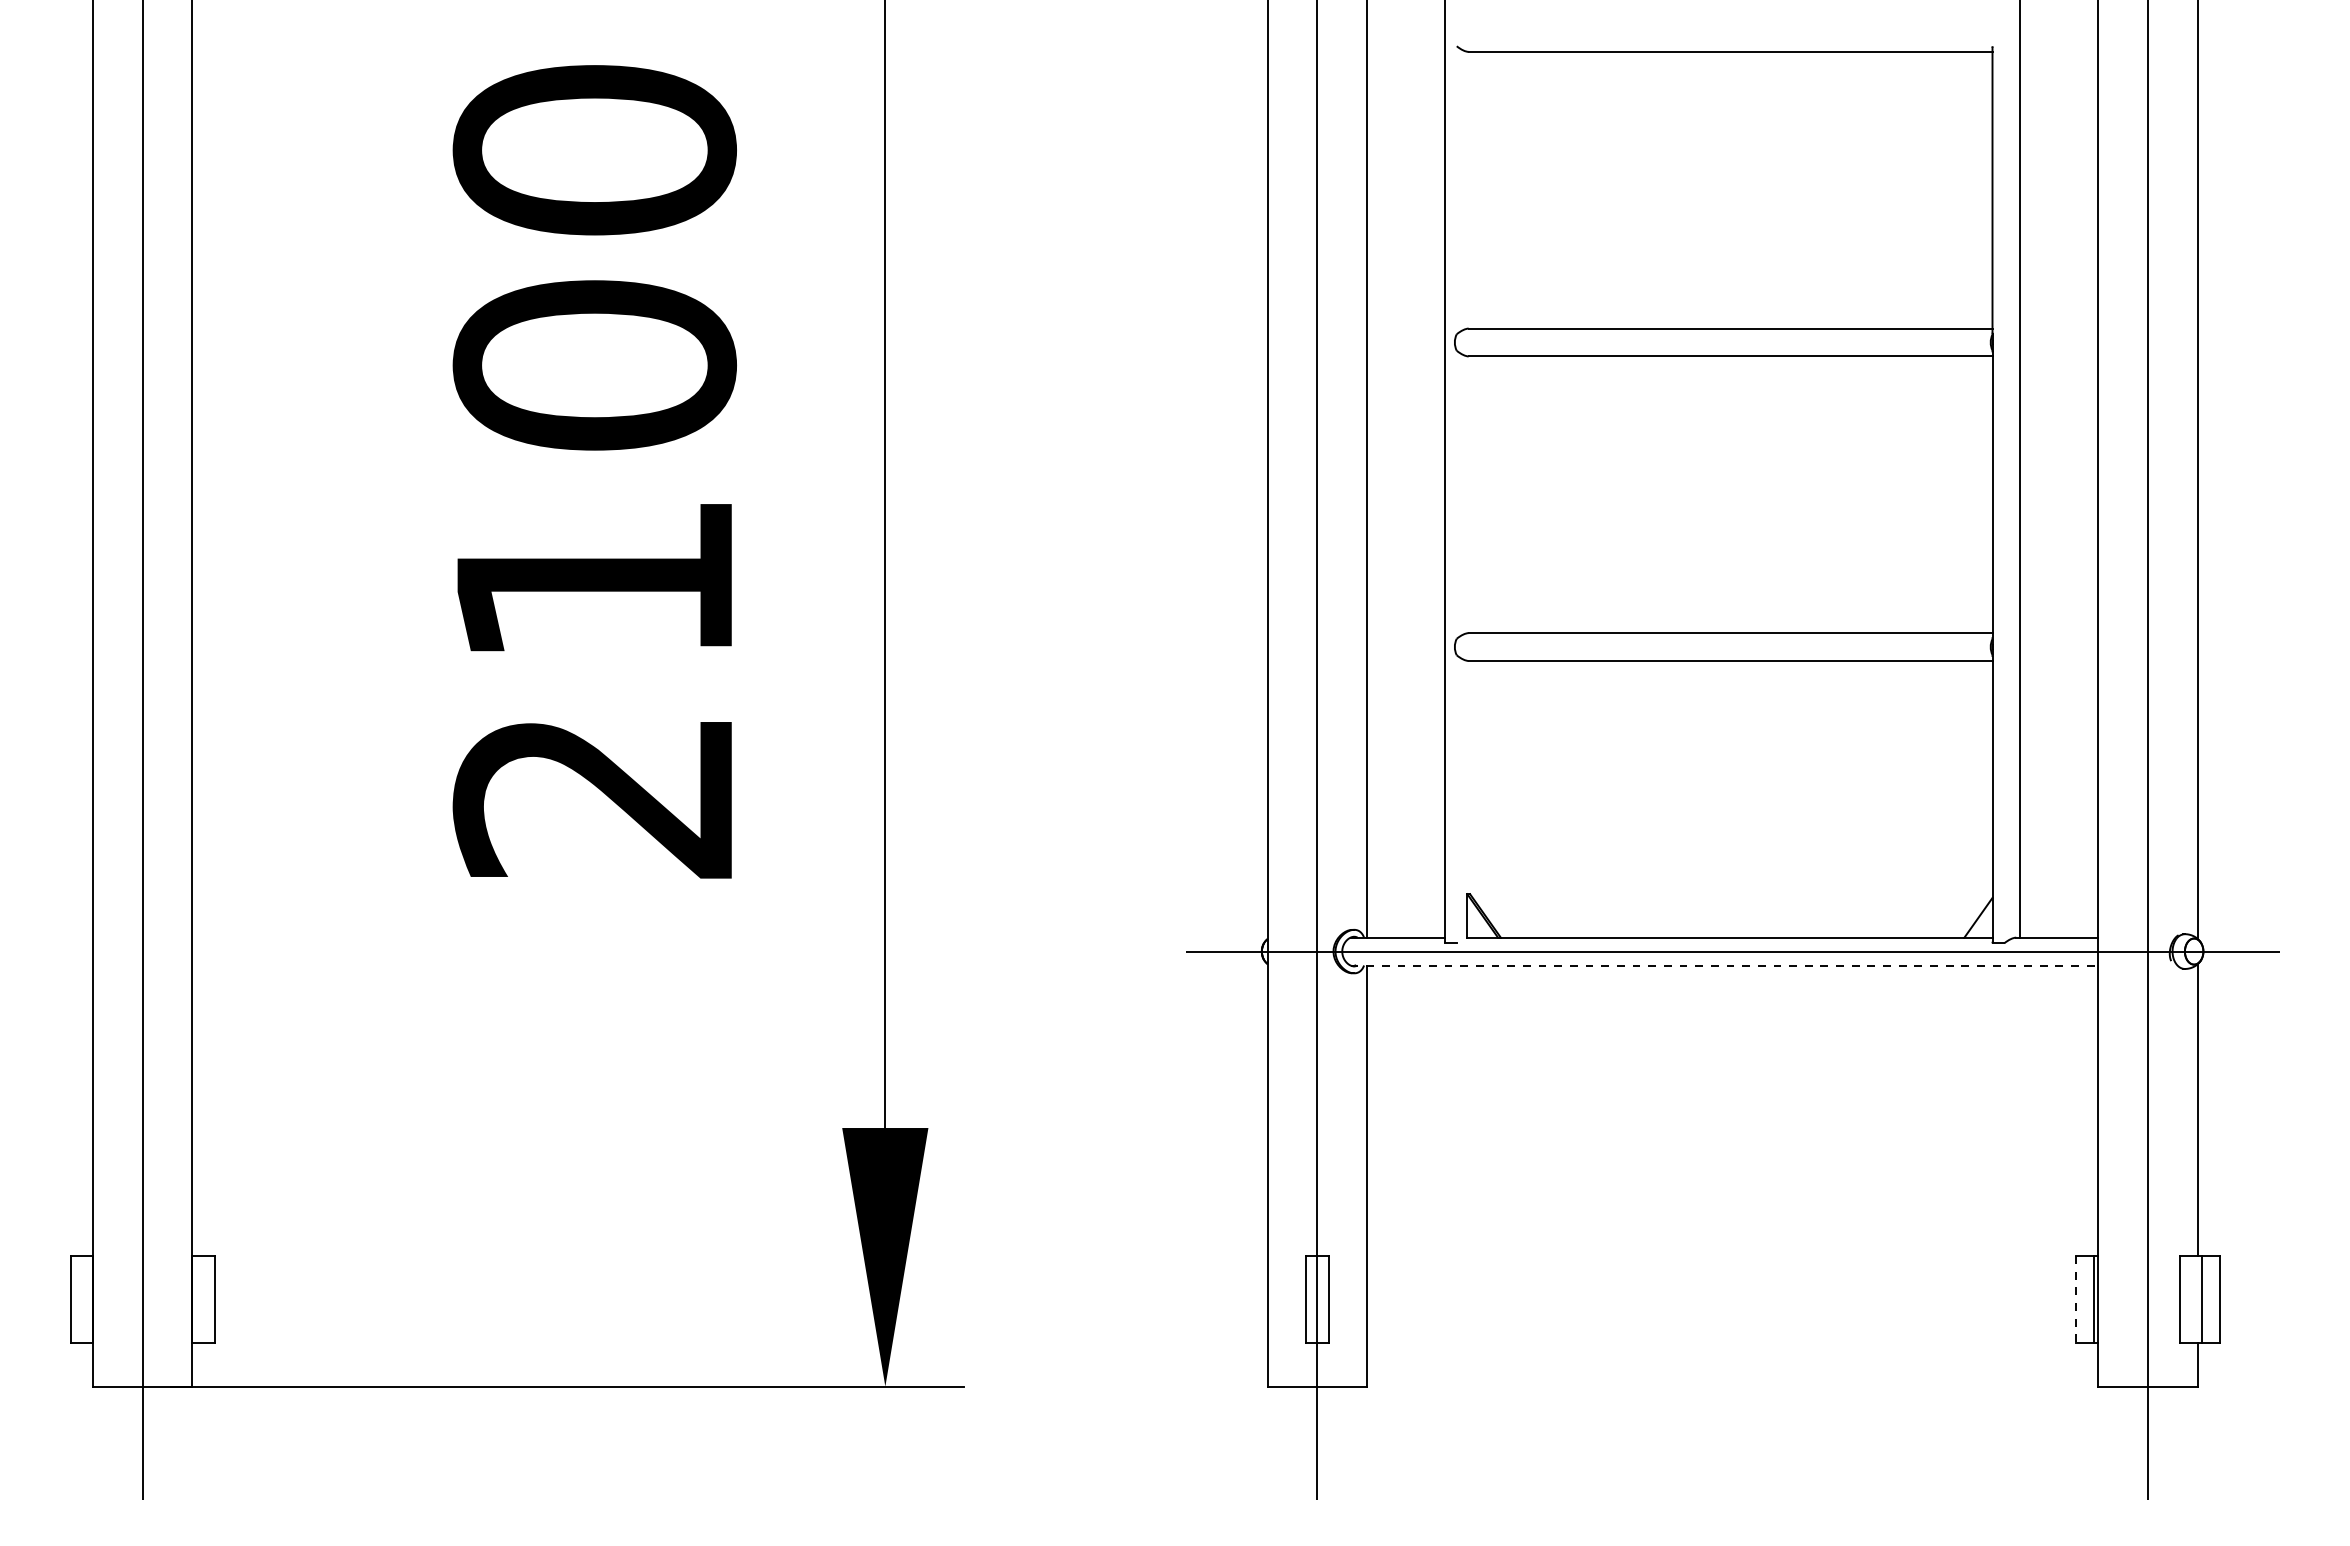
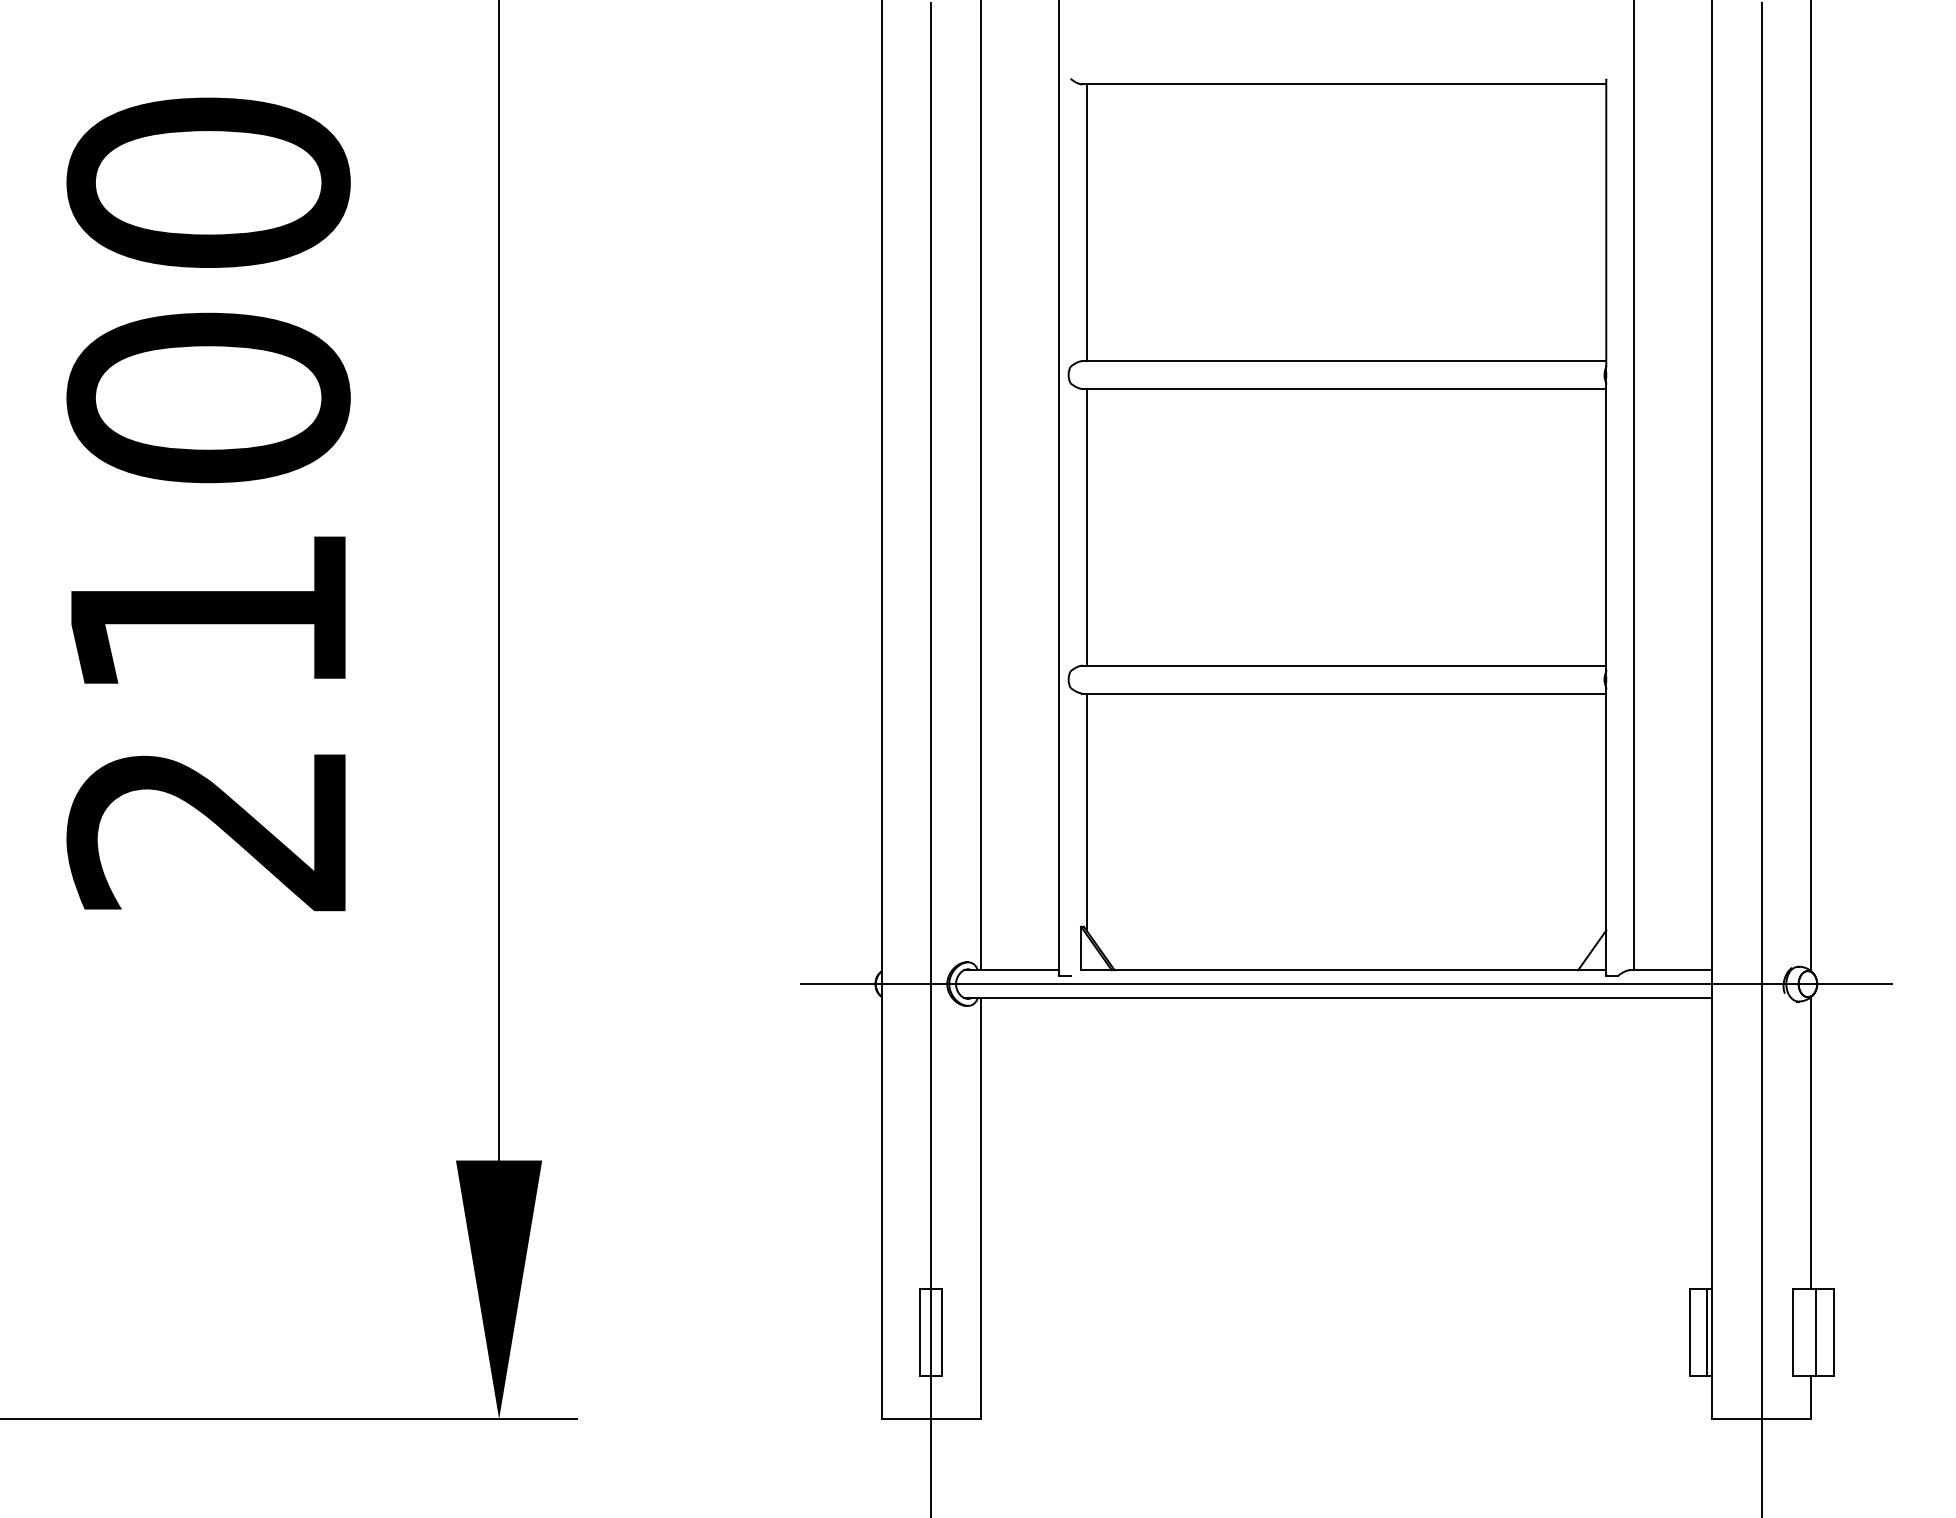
line: (1472, 189) -> (1086, 222), added
line: (1472, 494) -> (1086, 527), added
line: (1472, 778) -> (1086, 811), added
line: (1724, 965) -> (1338, 998), dashed -> solid
line: (2075, 1299) -> (1689, 1332), dashed -> solid

